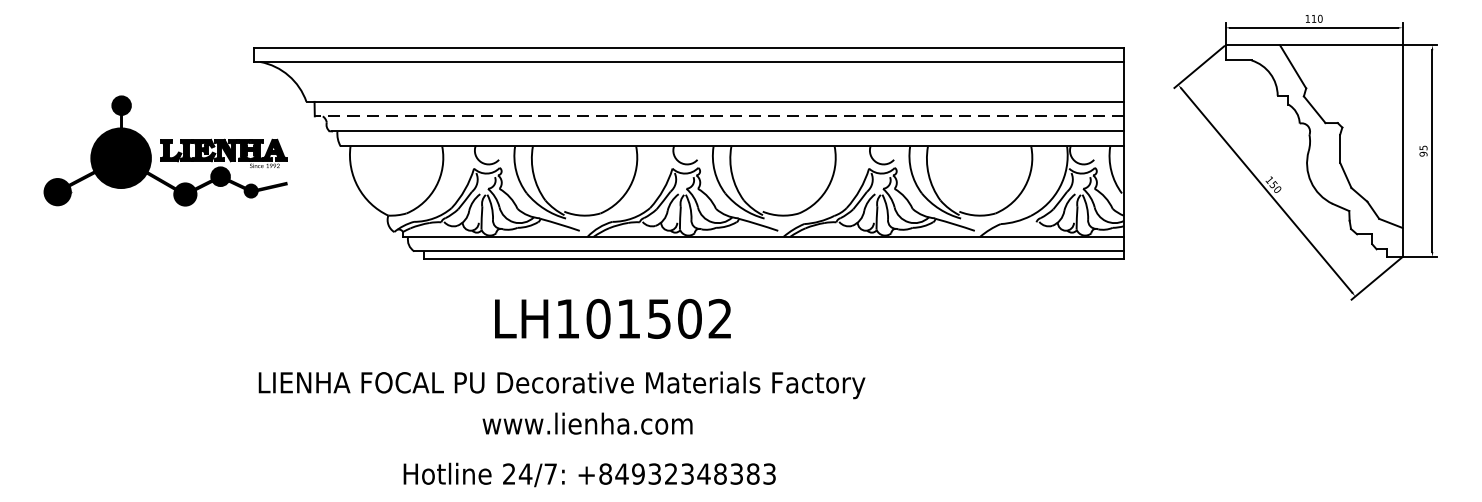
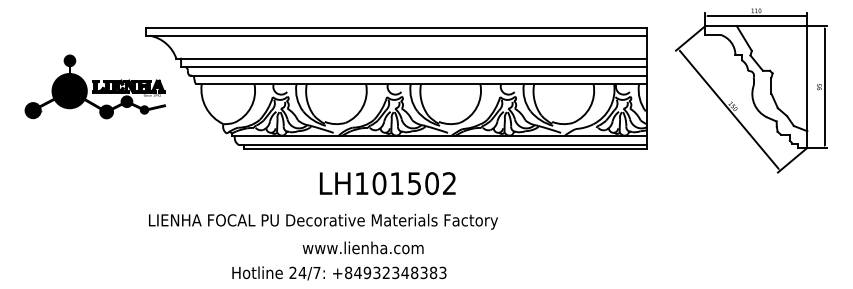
line: (720, 115) -> (414, 66), dashed -> solid
text: (612, 318) -> (387, 183), moved
text: (586, 422) -> (362, 247), moved

